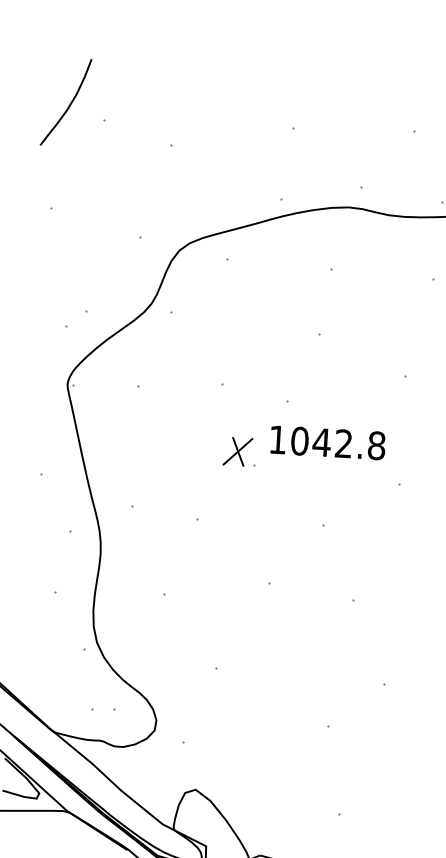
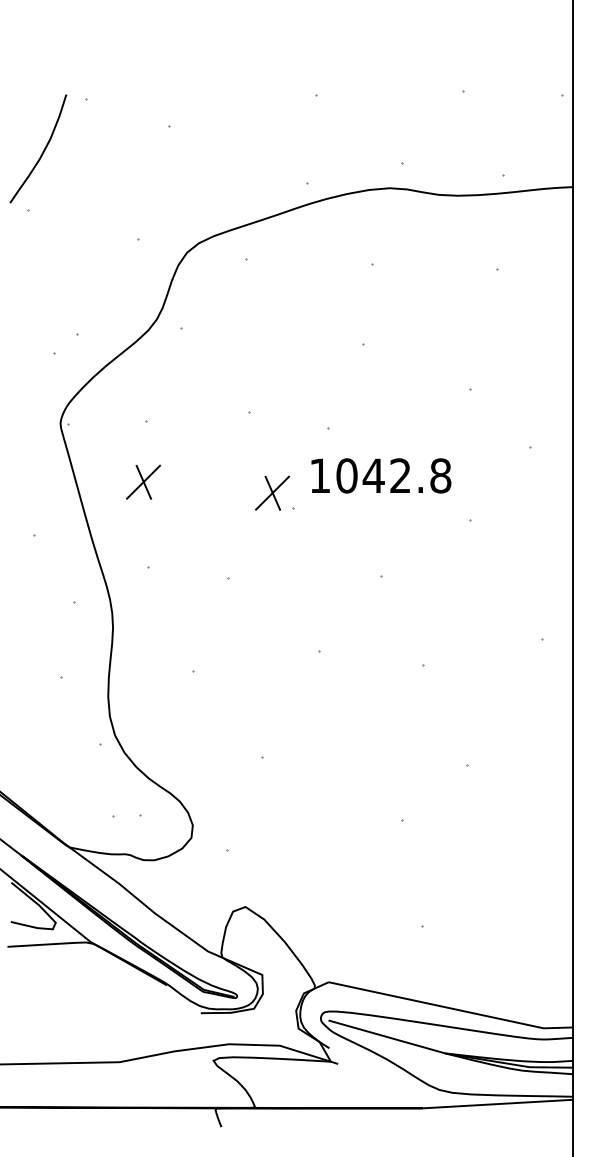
curve: (69, 104) -> (42, 151), moved
part: (132, 435) -> (143, 481), added

